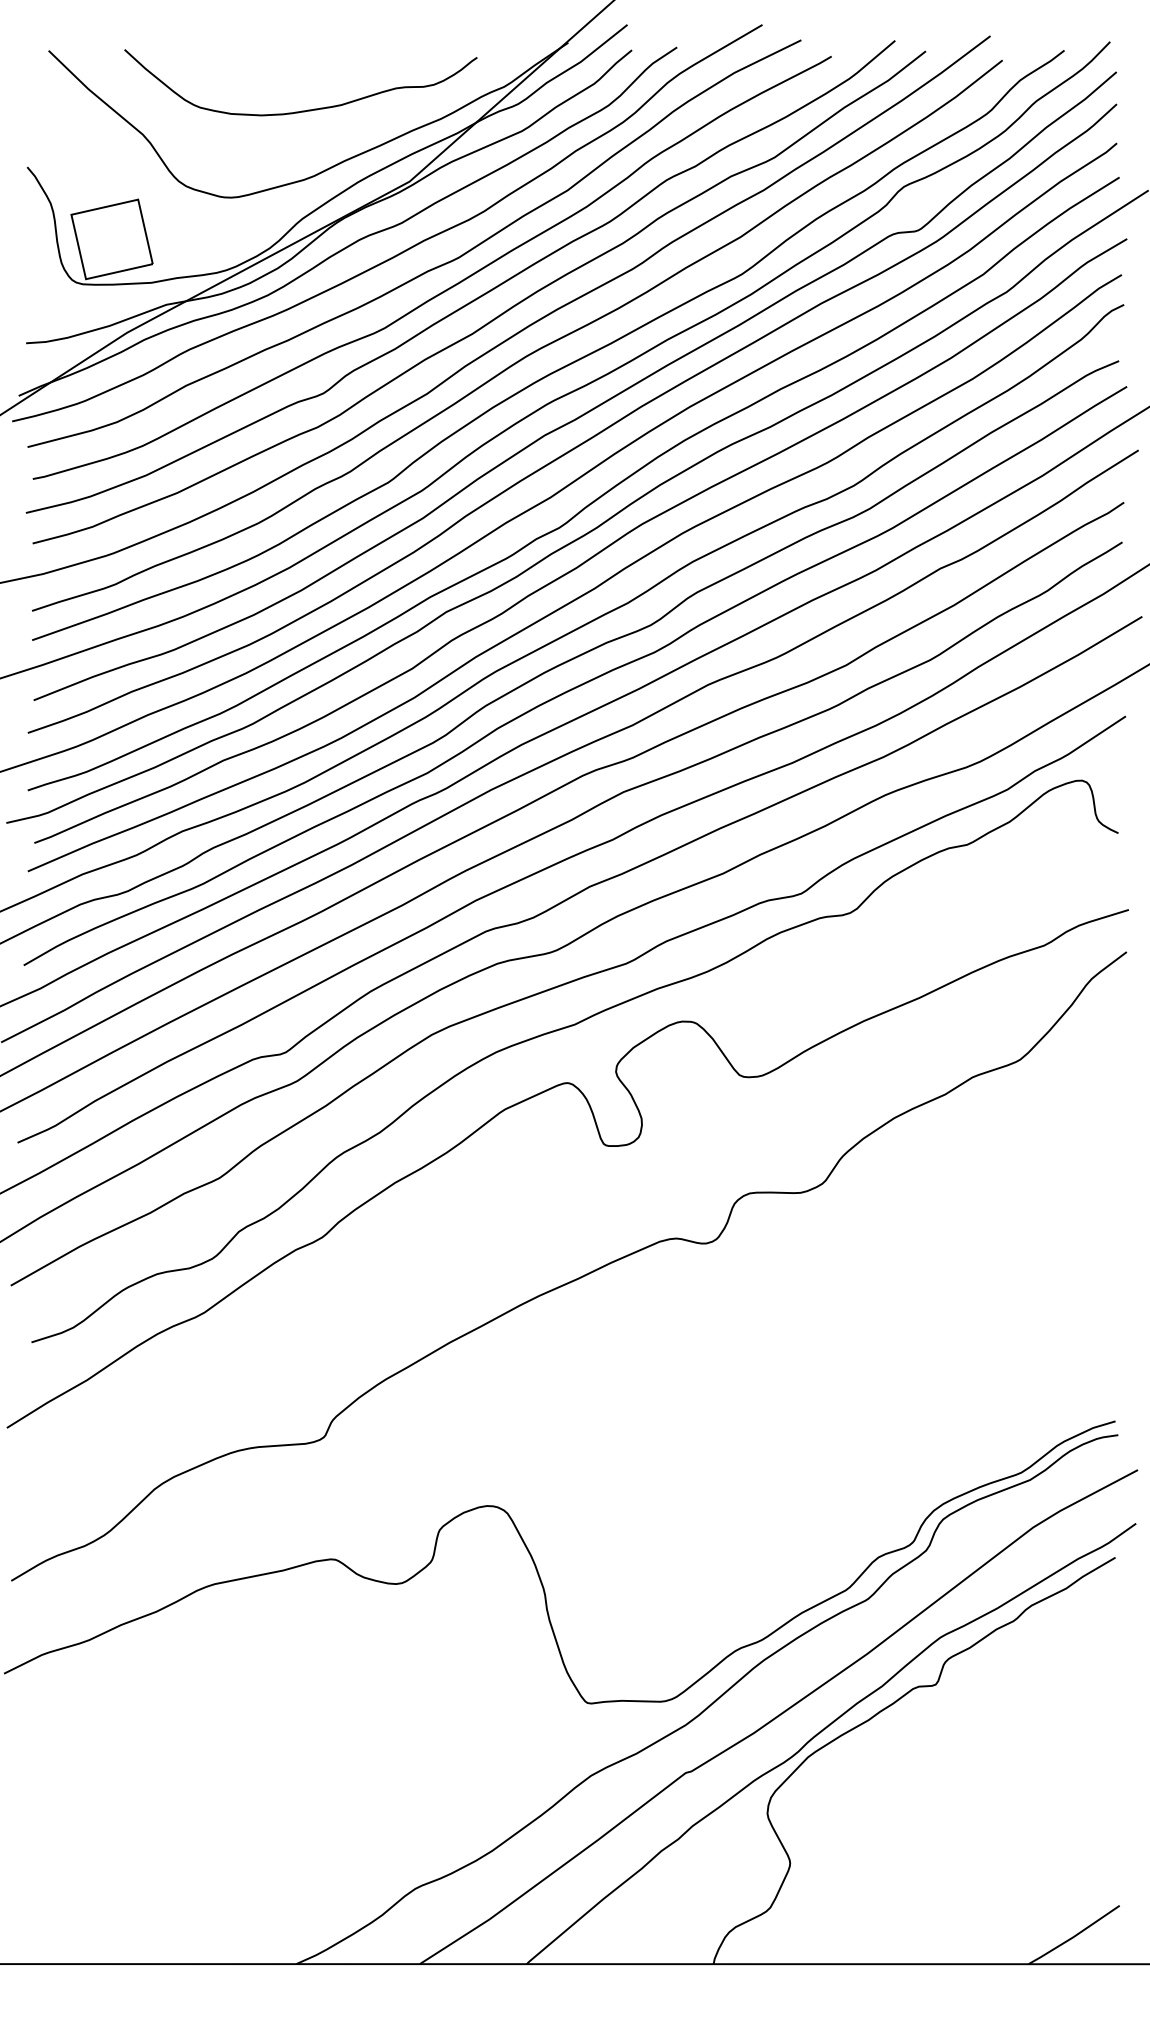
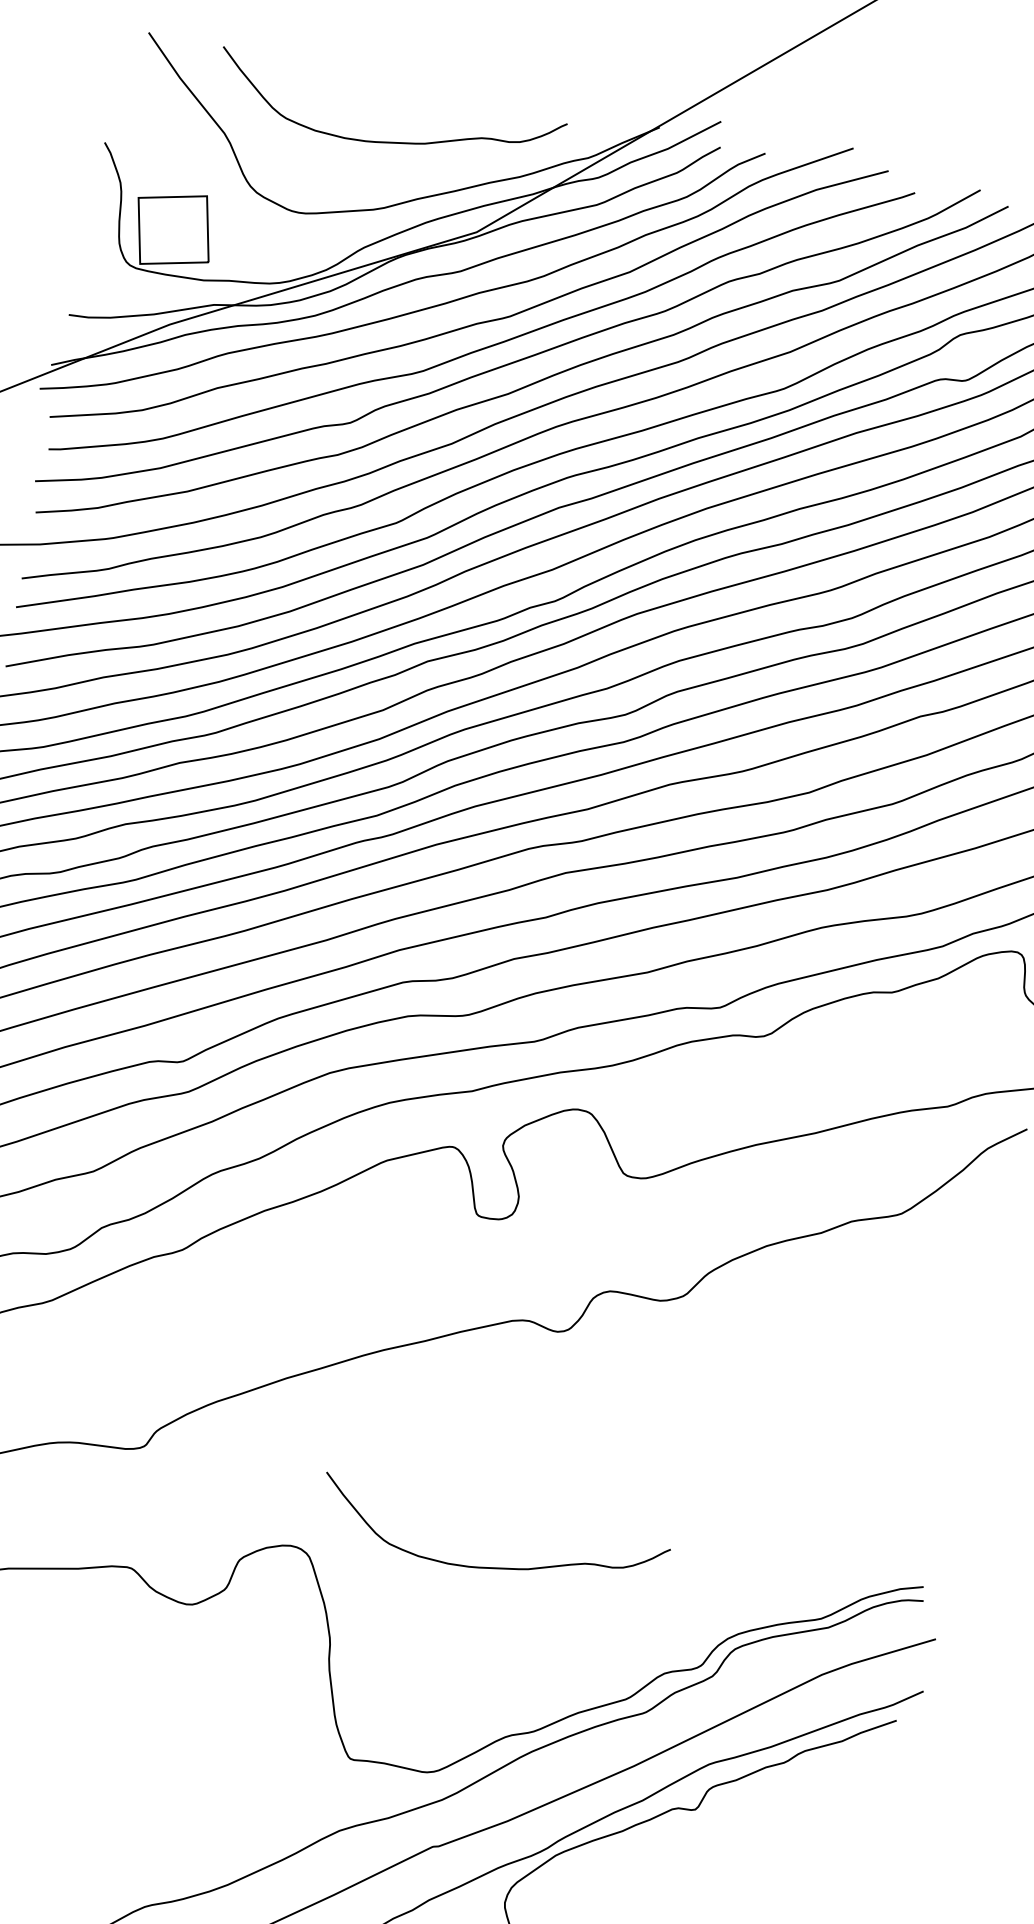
curve: (690, 1486) -> (494, 1566), added

